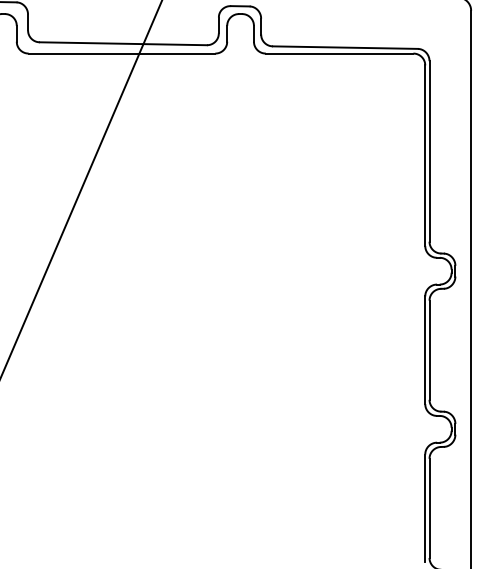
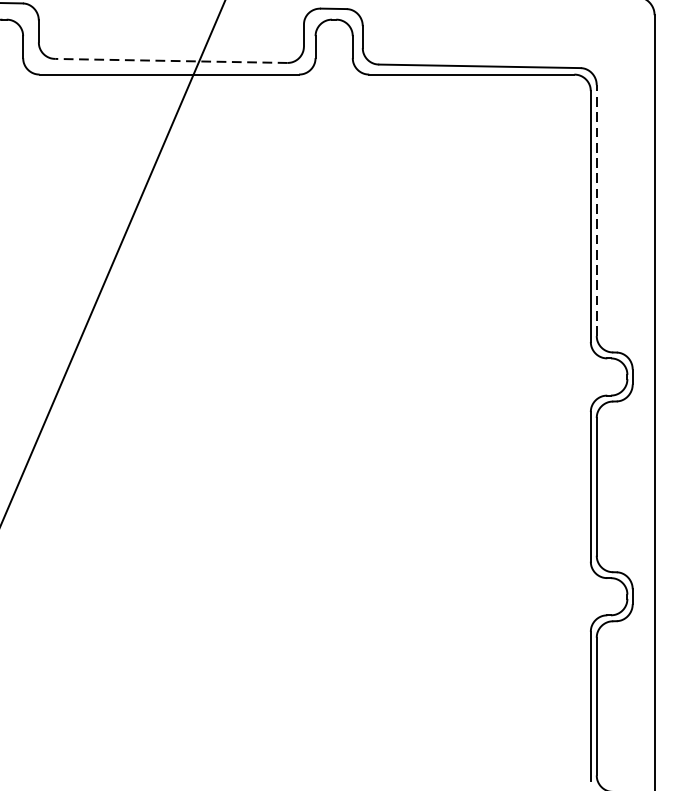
line: (123, 43) -> (171, 60), solid -> dashed
line: (429, 150) -> (596, 209), solid -> dashed

